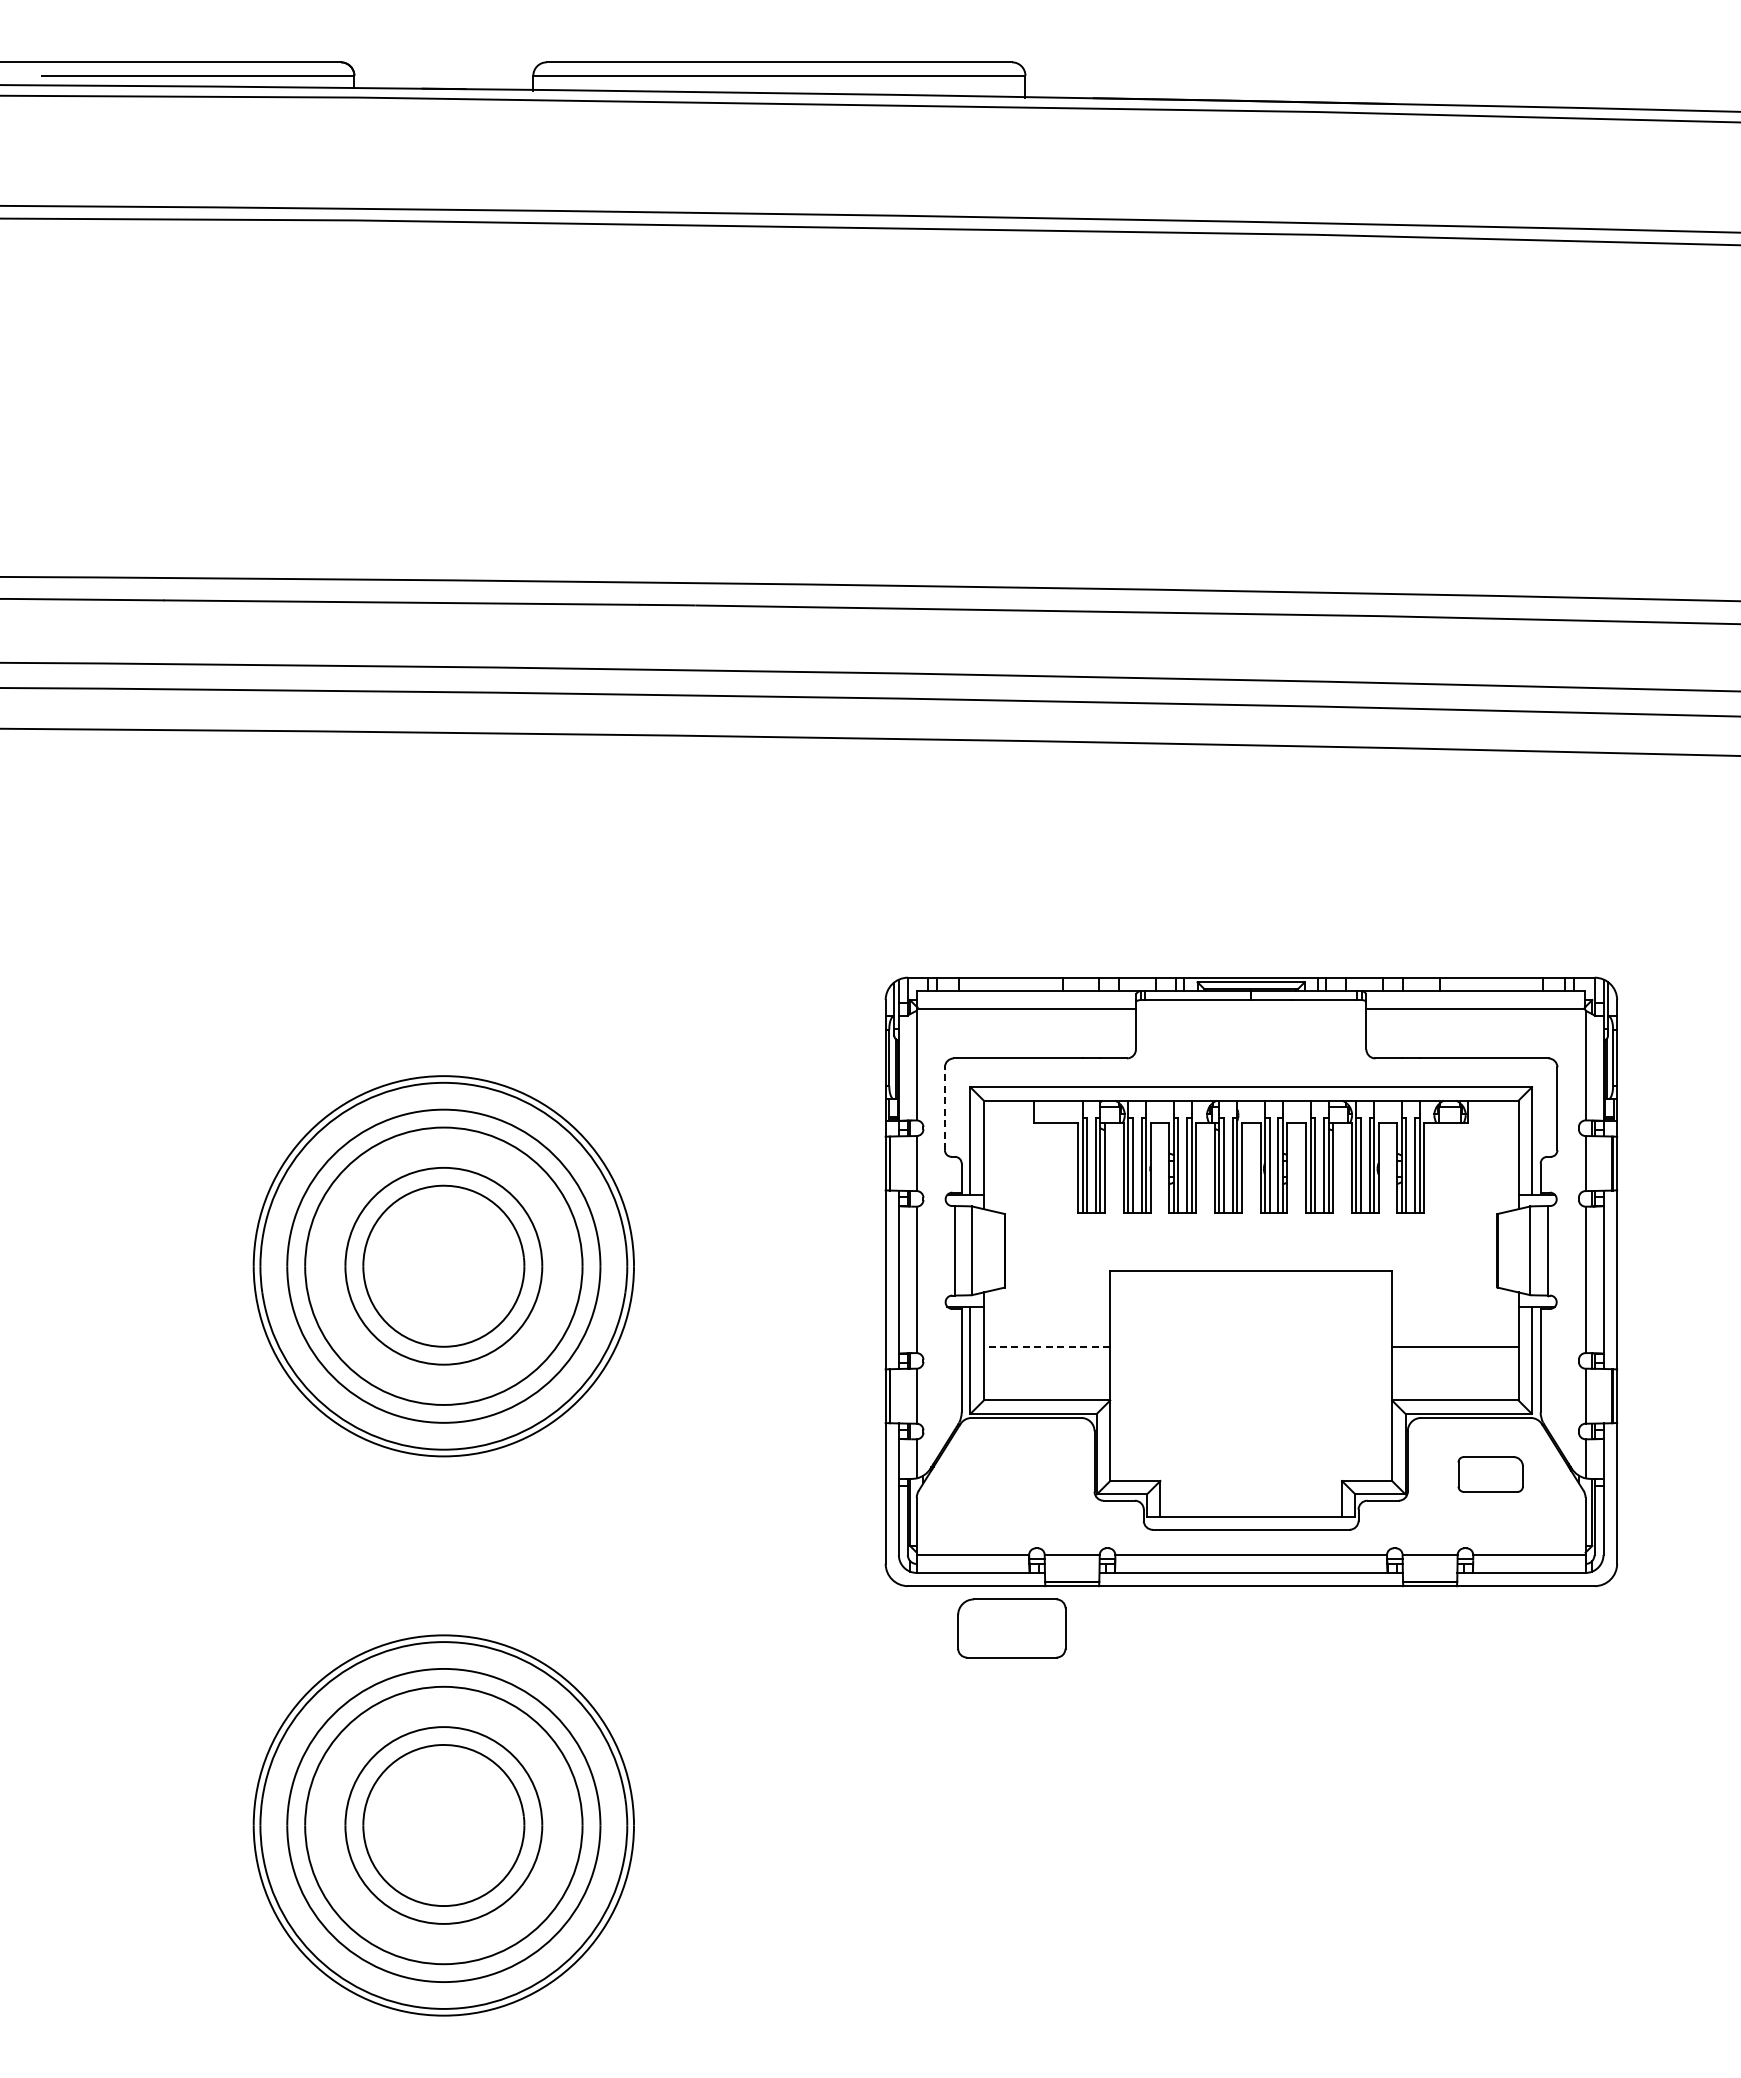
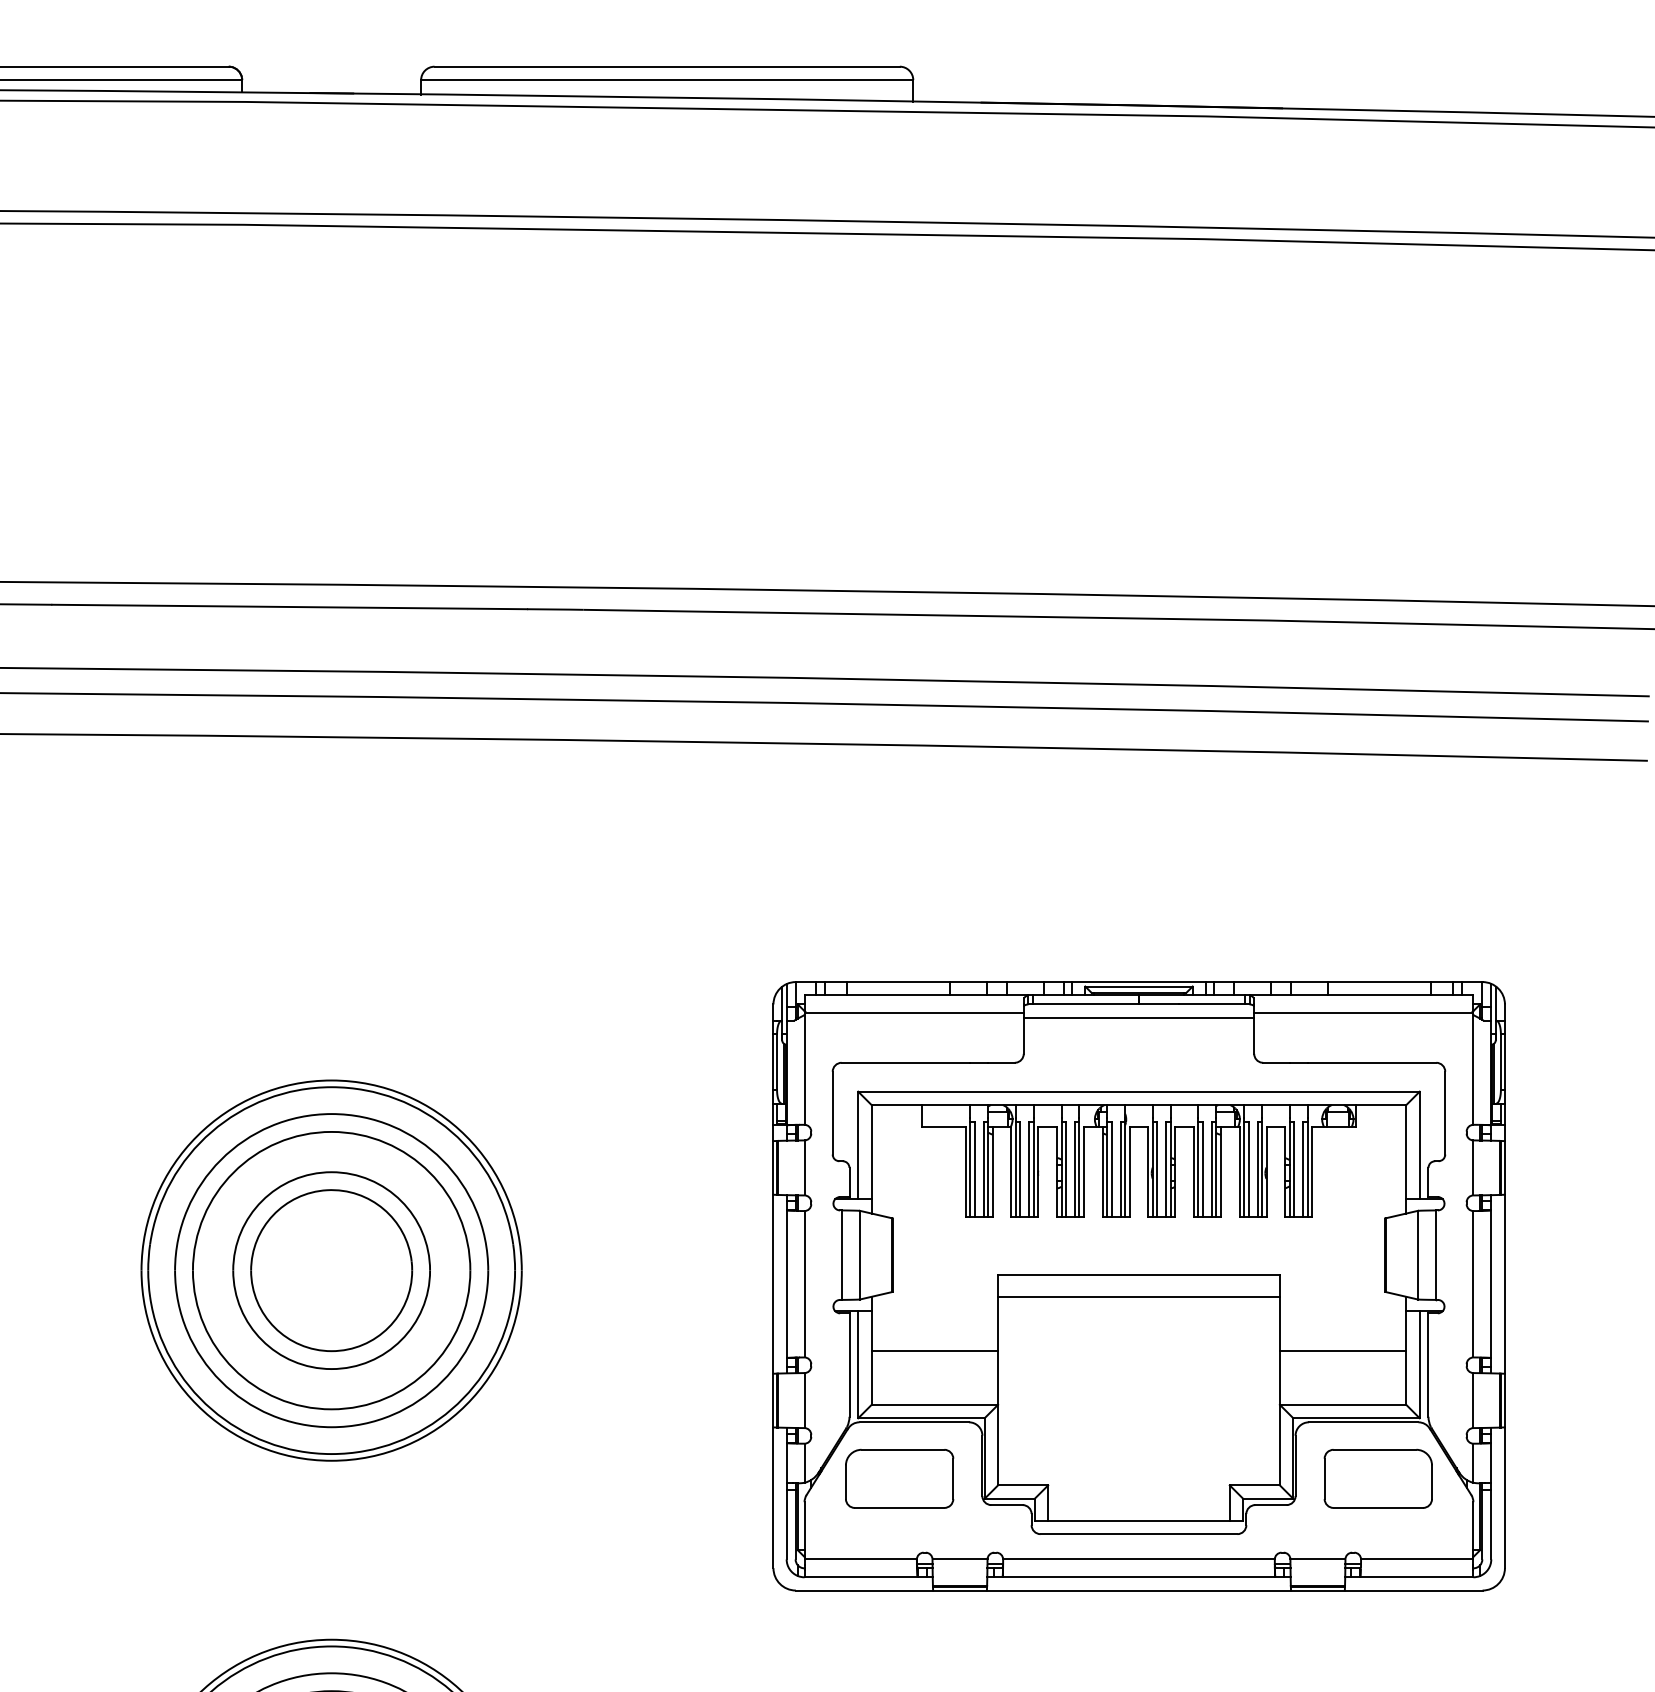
line: (1250, 1013) -> (1138, 1017), added
line: (944, 1108) -> (832, 1112), dashed -> solid
line: (1251, 1293) -> (1139, 1297), added
line: (1046, 1346) -> (934, 1350), dashed -> solid
part: (1490, 1474) -> (1378, 1478), size x1.67
part: (1011, 1628) -> (899, 1478), moved

